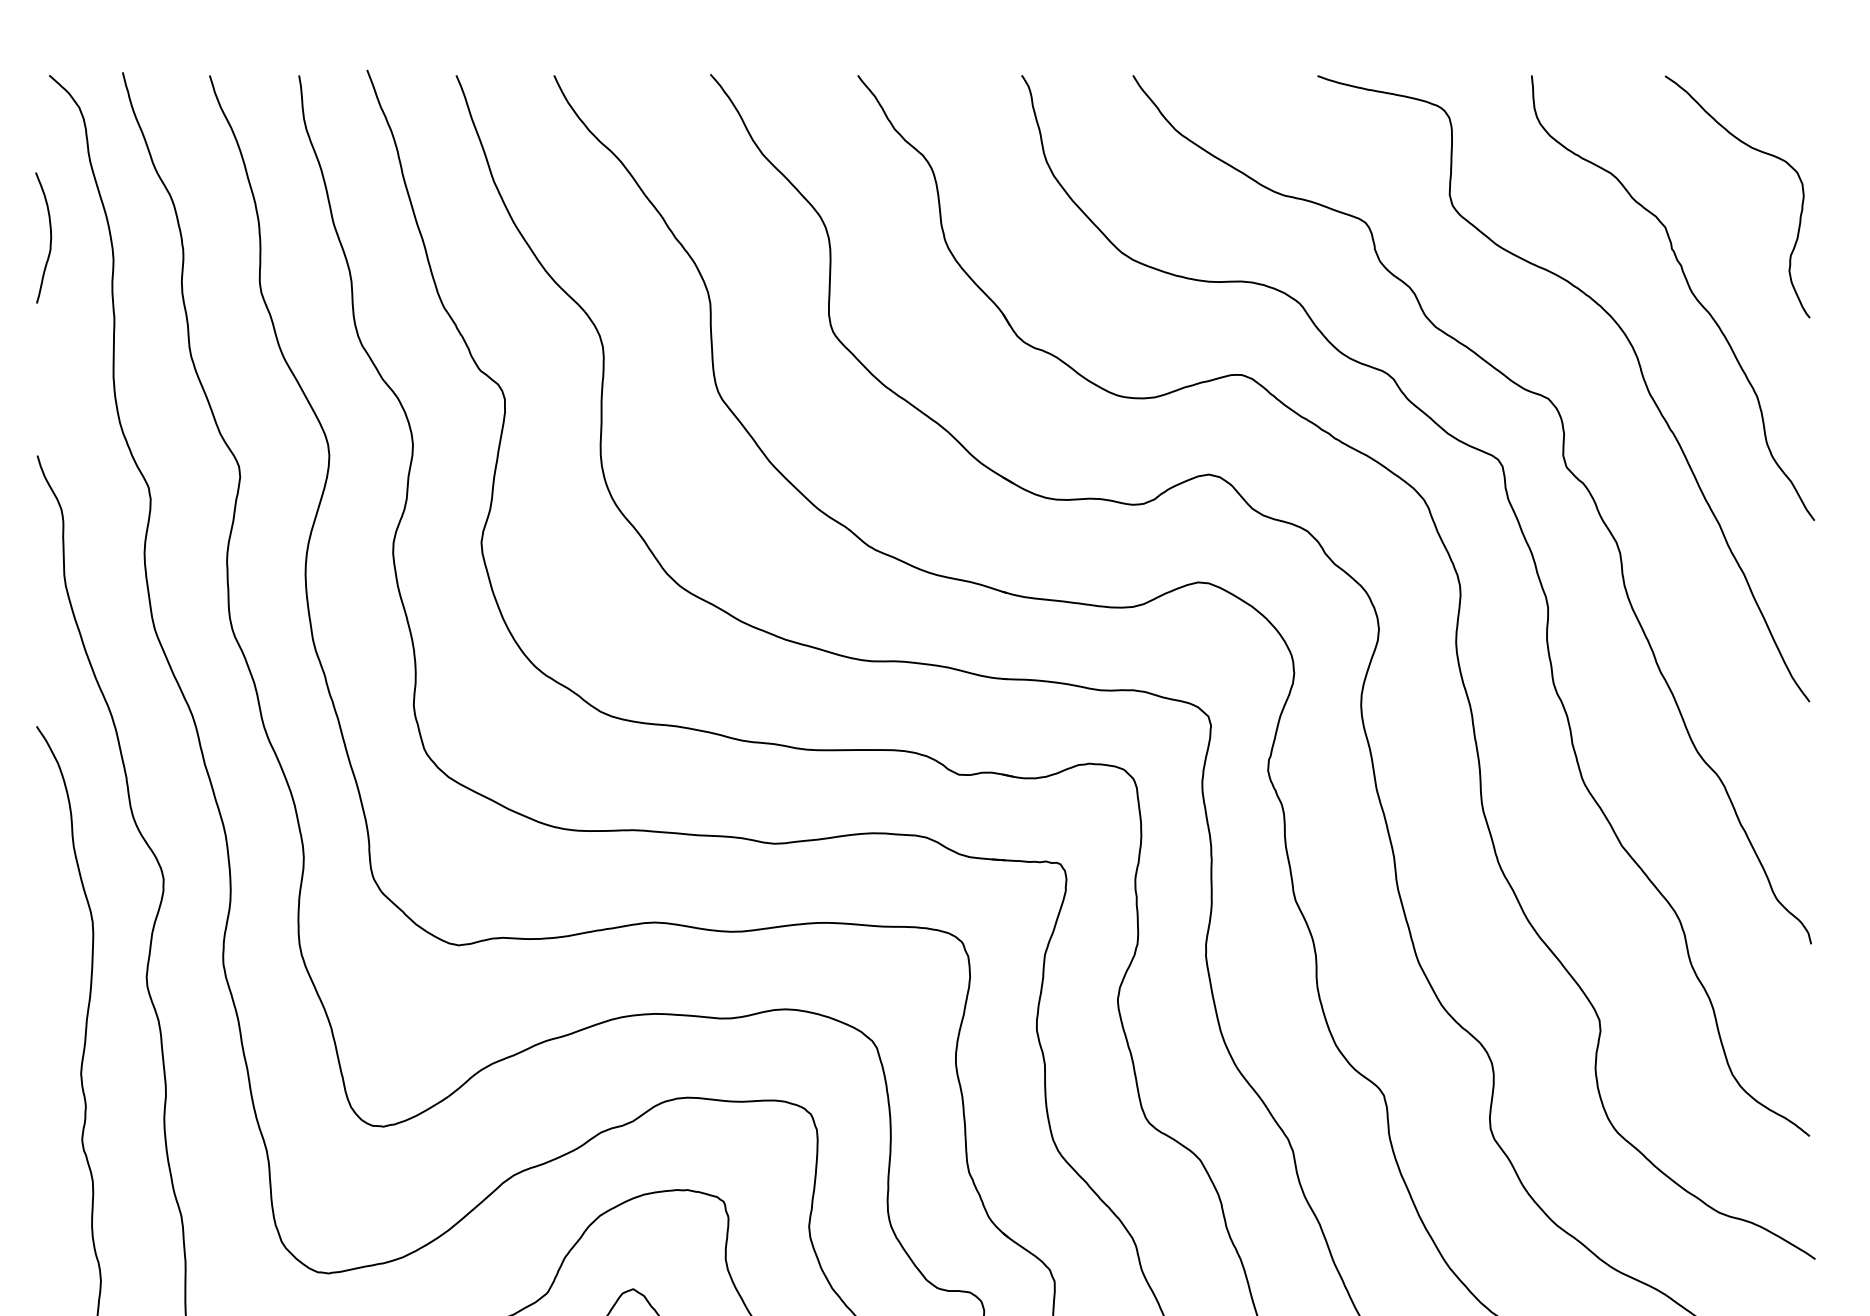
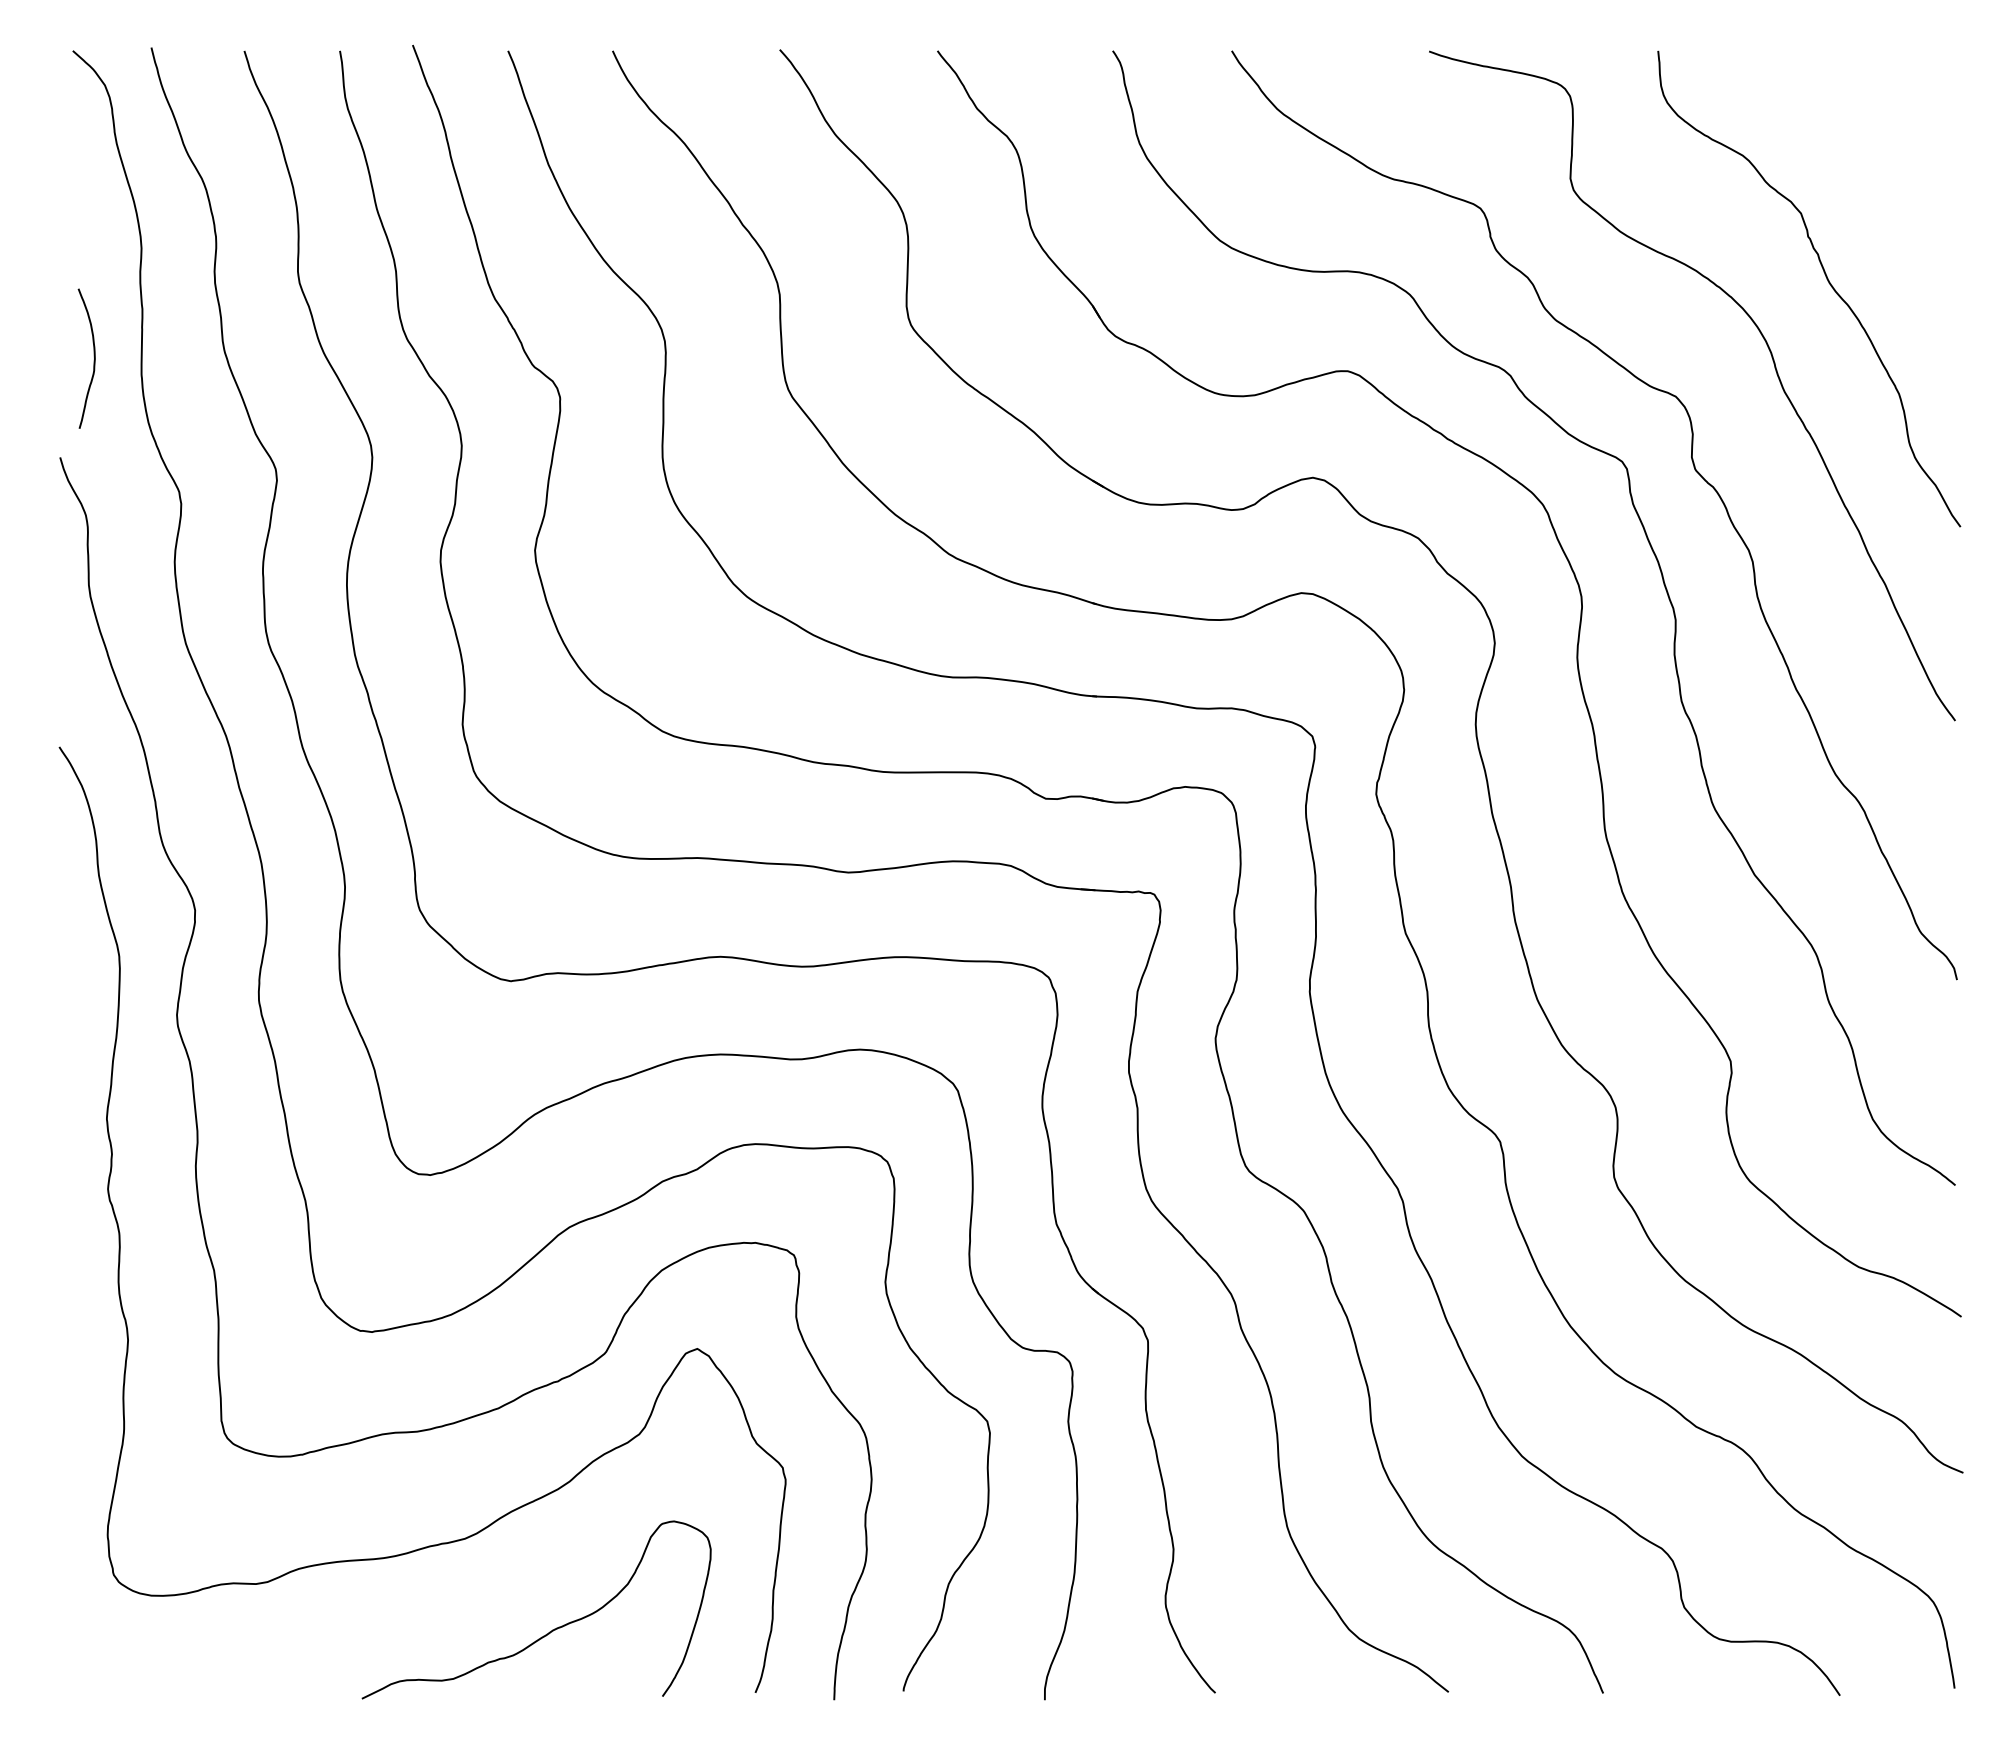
curve: (1756, 150) -> (1898, 131), removed
curve: (49, 235) -> (93, 356), moved

